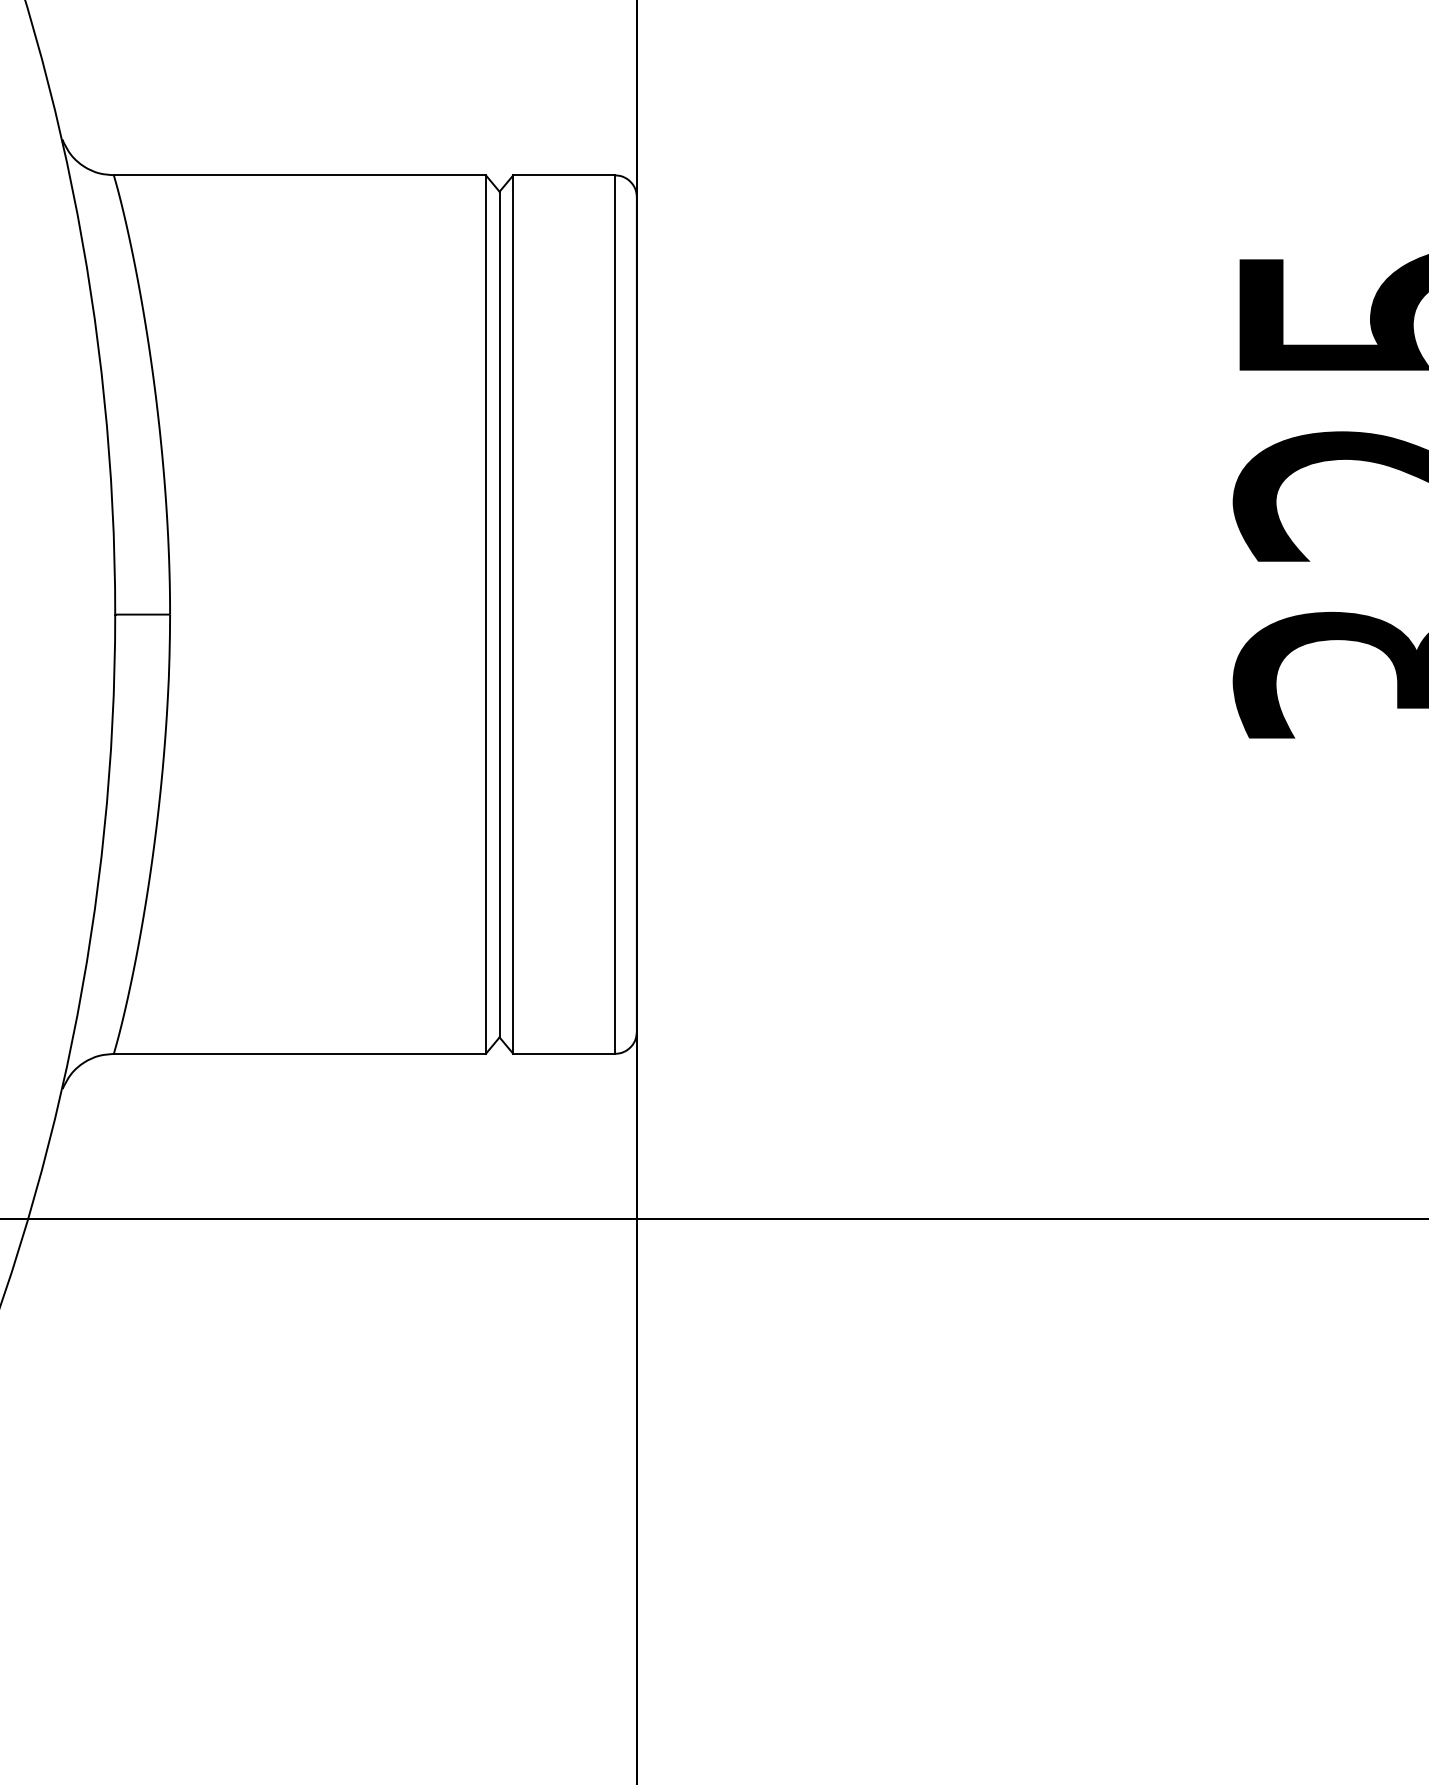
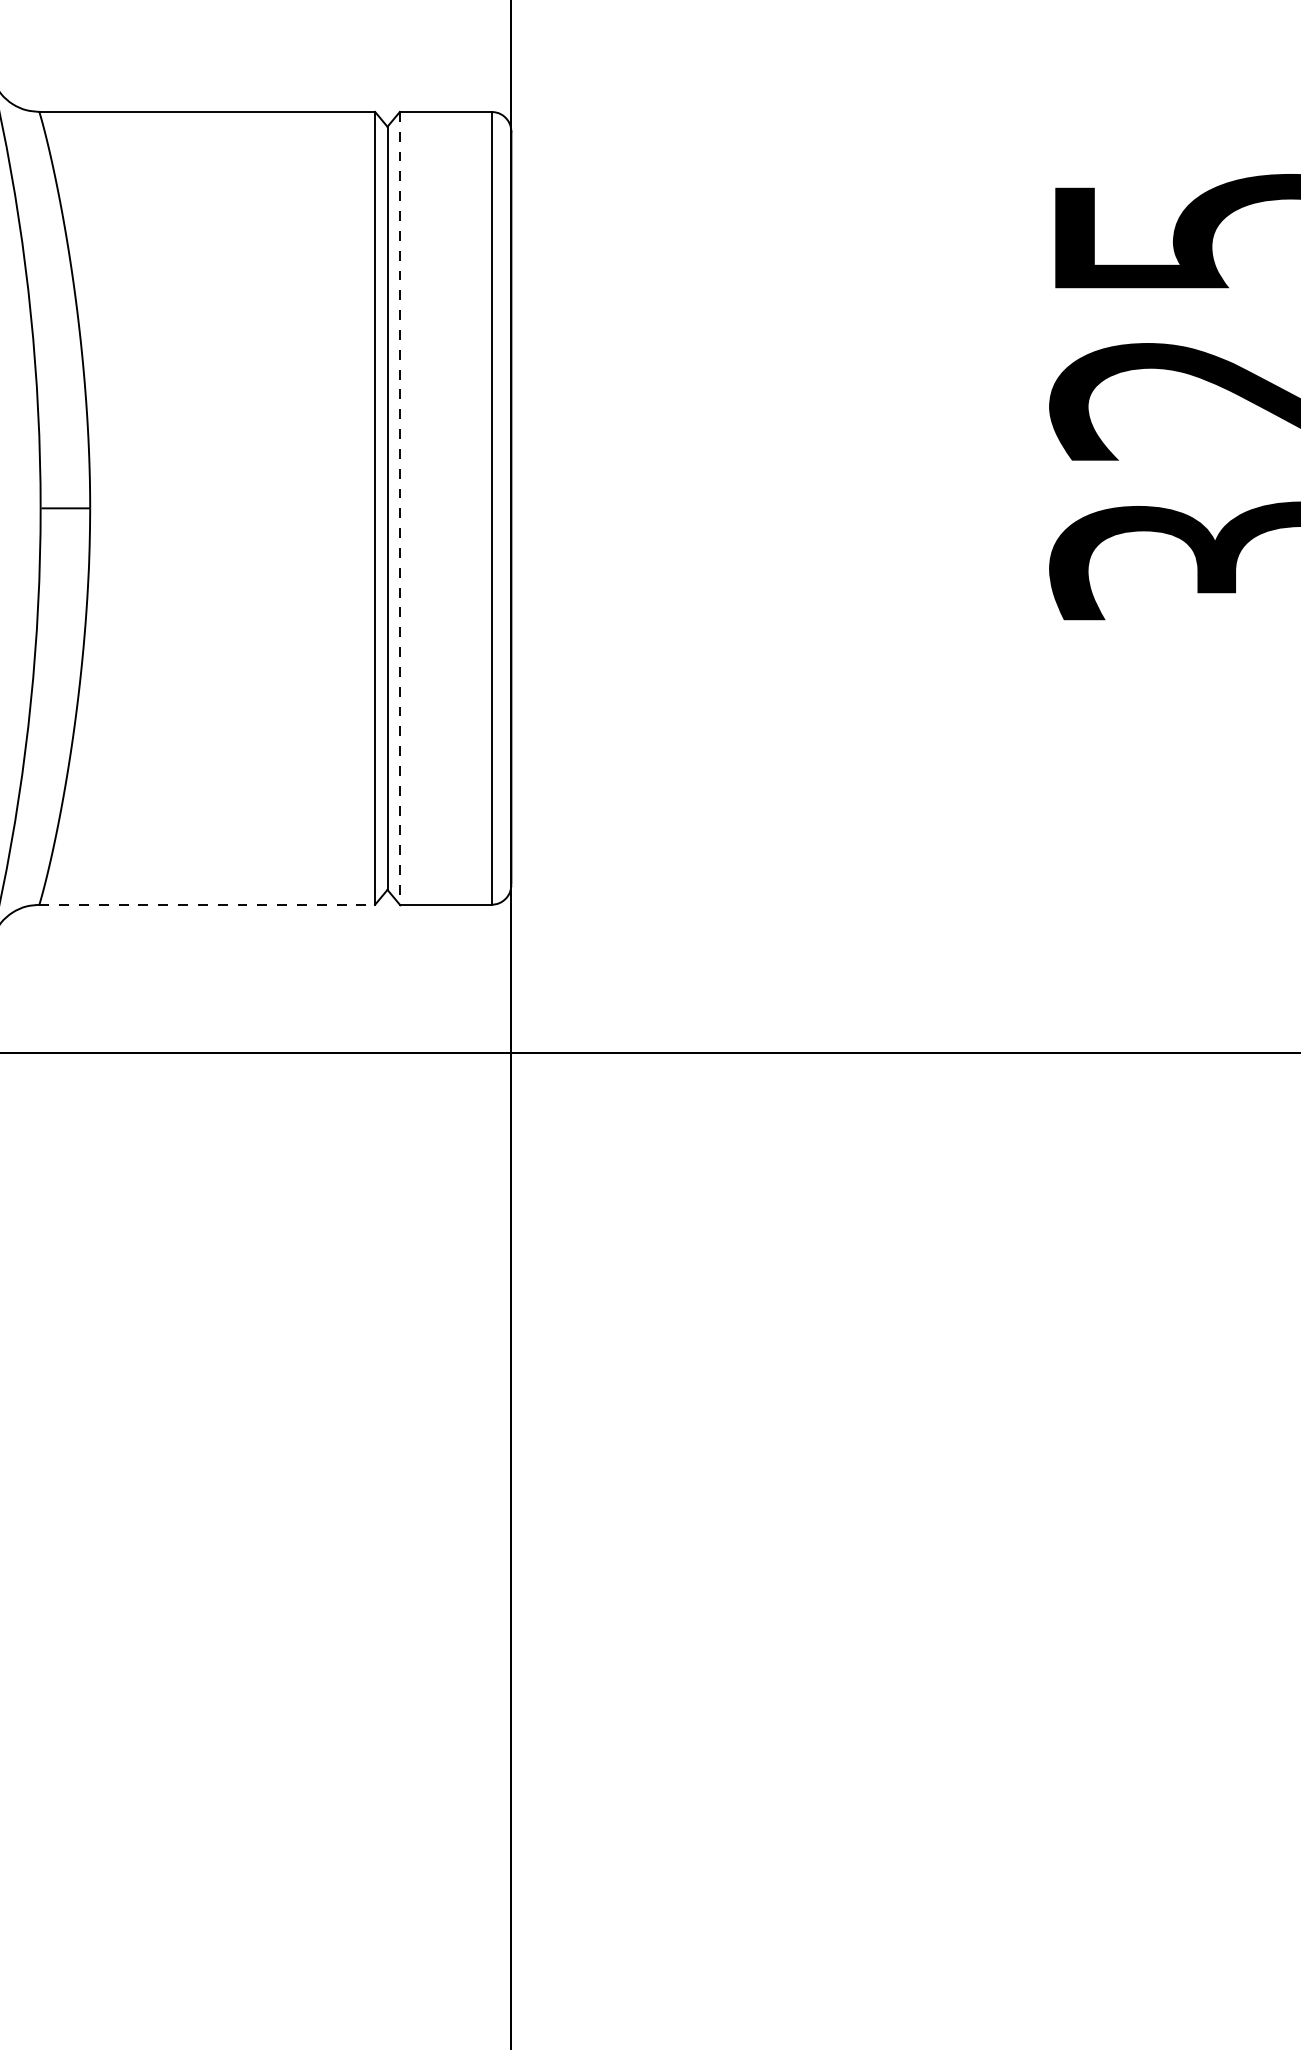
line: (512, 614) -> (399, 508), solid -> dashed
line: (300, 1053) -> (207, 904), solid -> dashed

